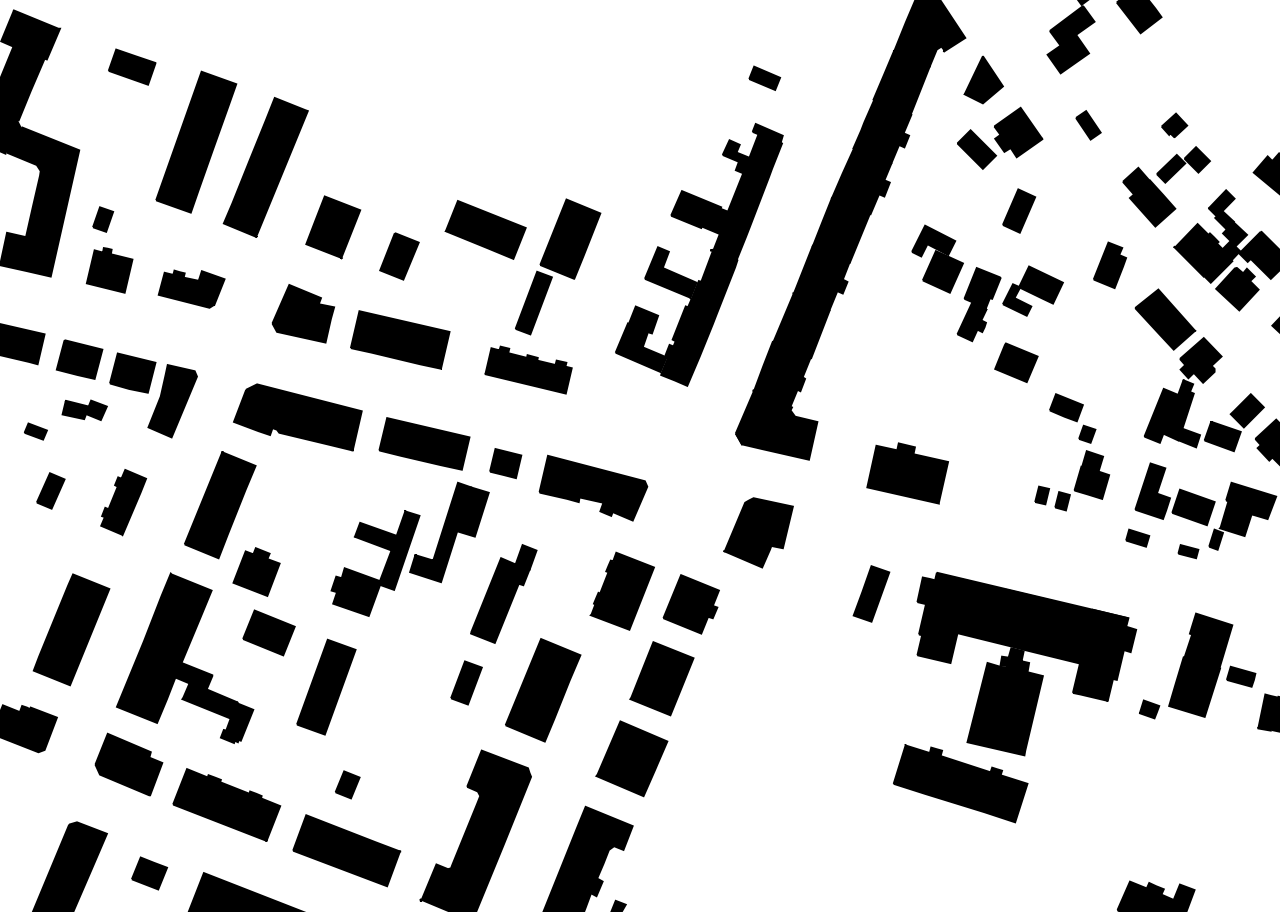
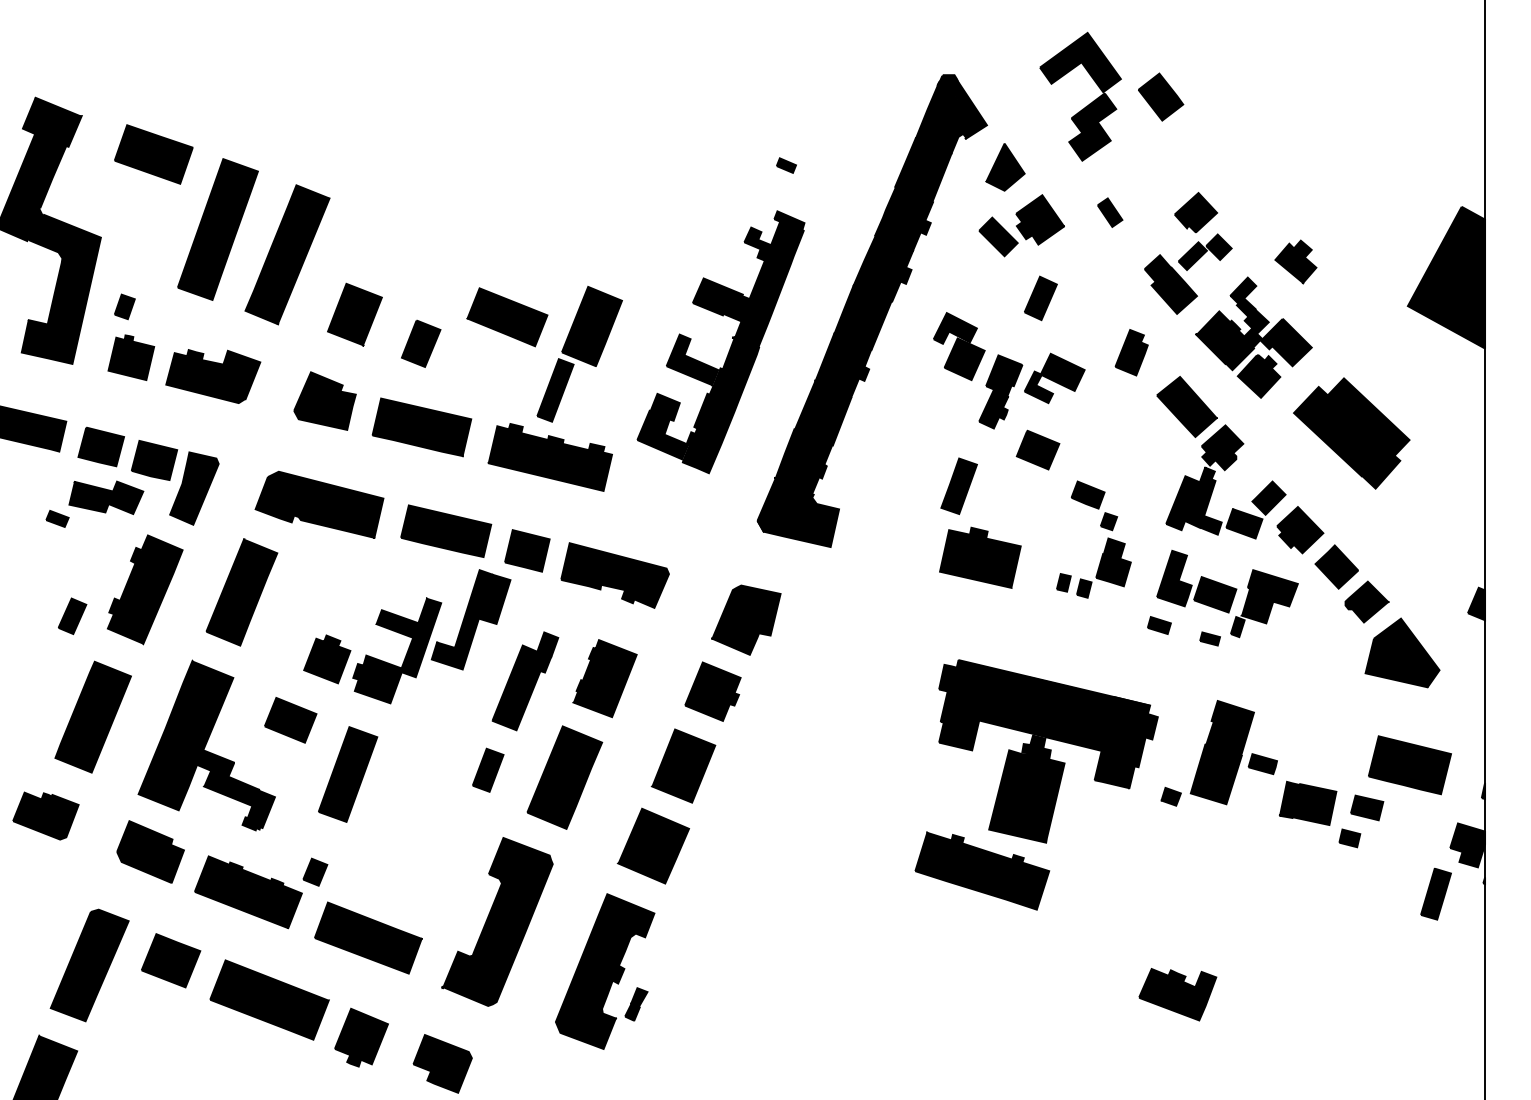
part: (131, 67) -> (153, 154), size x1.67
part: (764, 78) -> (786, 165), size x0.62
part: (1174, 125) -> (1196, 212), size x1.67
part: (191, 289) -> (213, 376), size x1.43
part: (527, 370) -> (549, 457), size x1.43
part: (84, 410) -> (106, 497), size x1.67
part: (505, 463) -> (527, 550), size x1.43
part: (907, 473) -> (980, 557), moved
part: (50, 490) -> (72, 615), moved
part: (123, 502) -> (145, 589), size x1.67
part: (758, 532) -> (746, 619), moved
part: (256, 572) -> (327, 659), moved
part: (621, 591) -> (604, 678), moved
part: (870, 593) -> (958, 485), moved
part: (347, 784) -> (315, 871), moved
part: (149, 873) -> (171, 960), size x1.67

